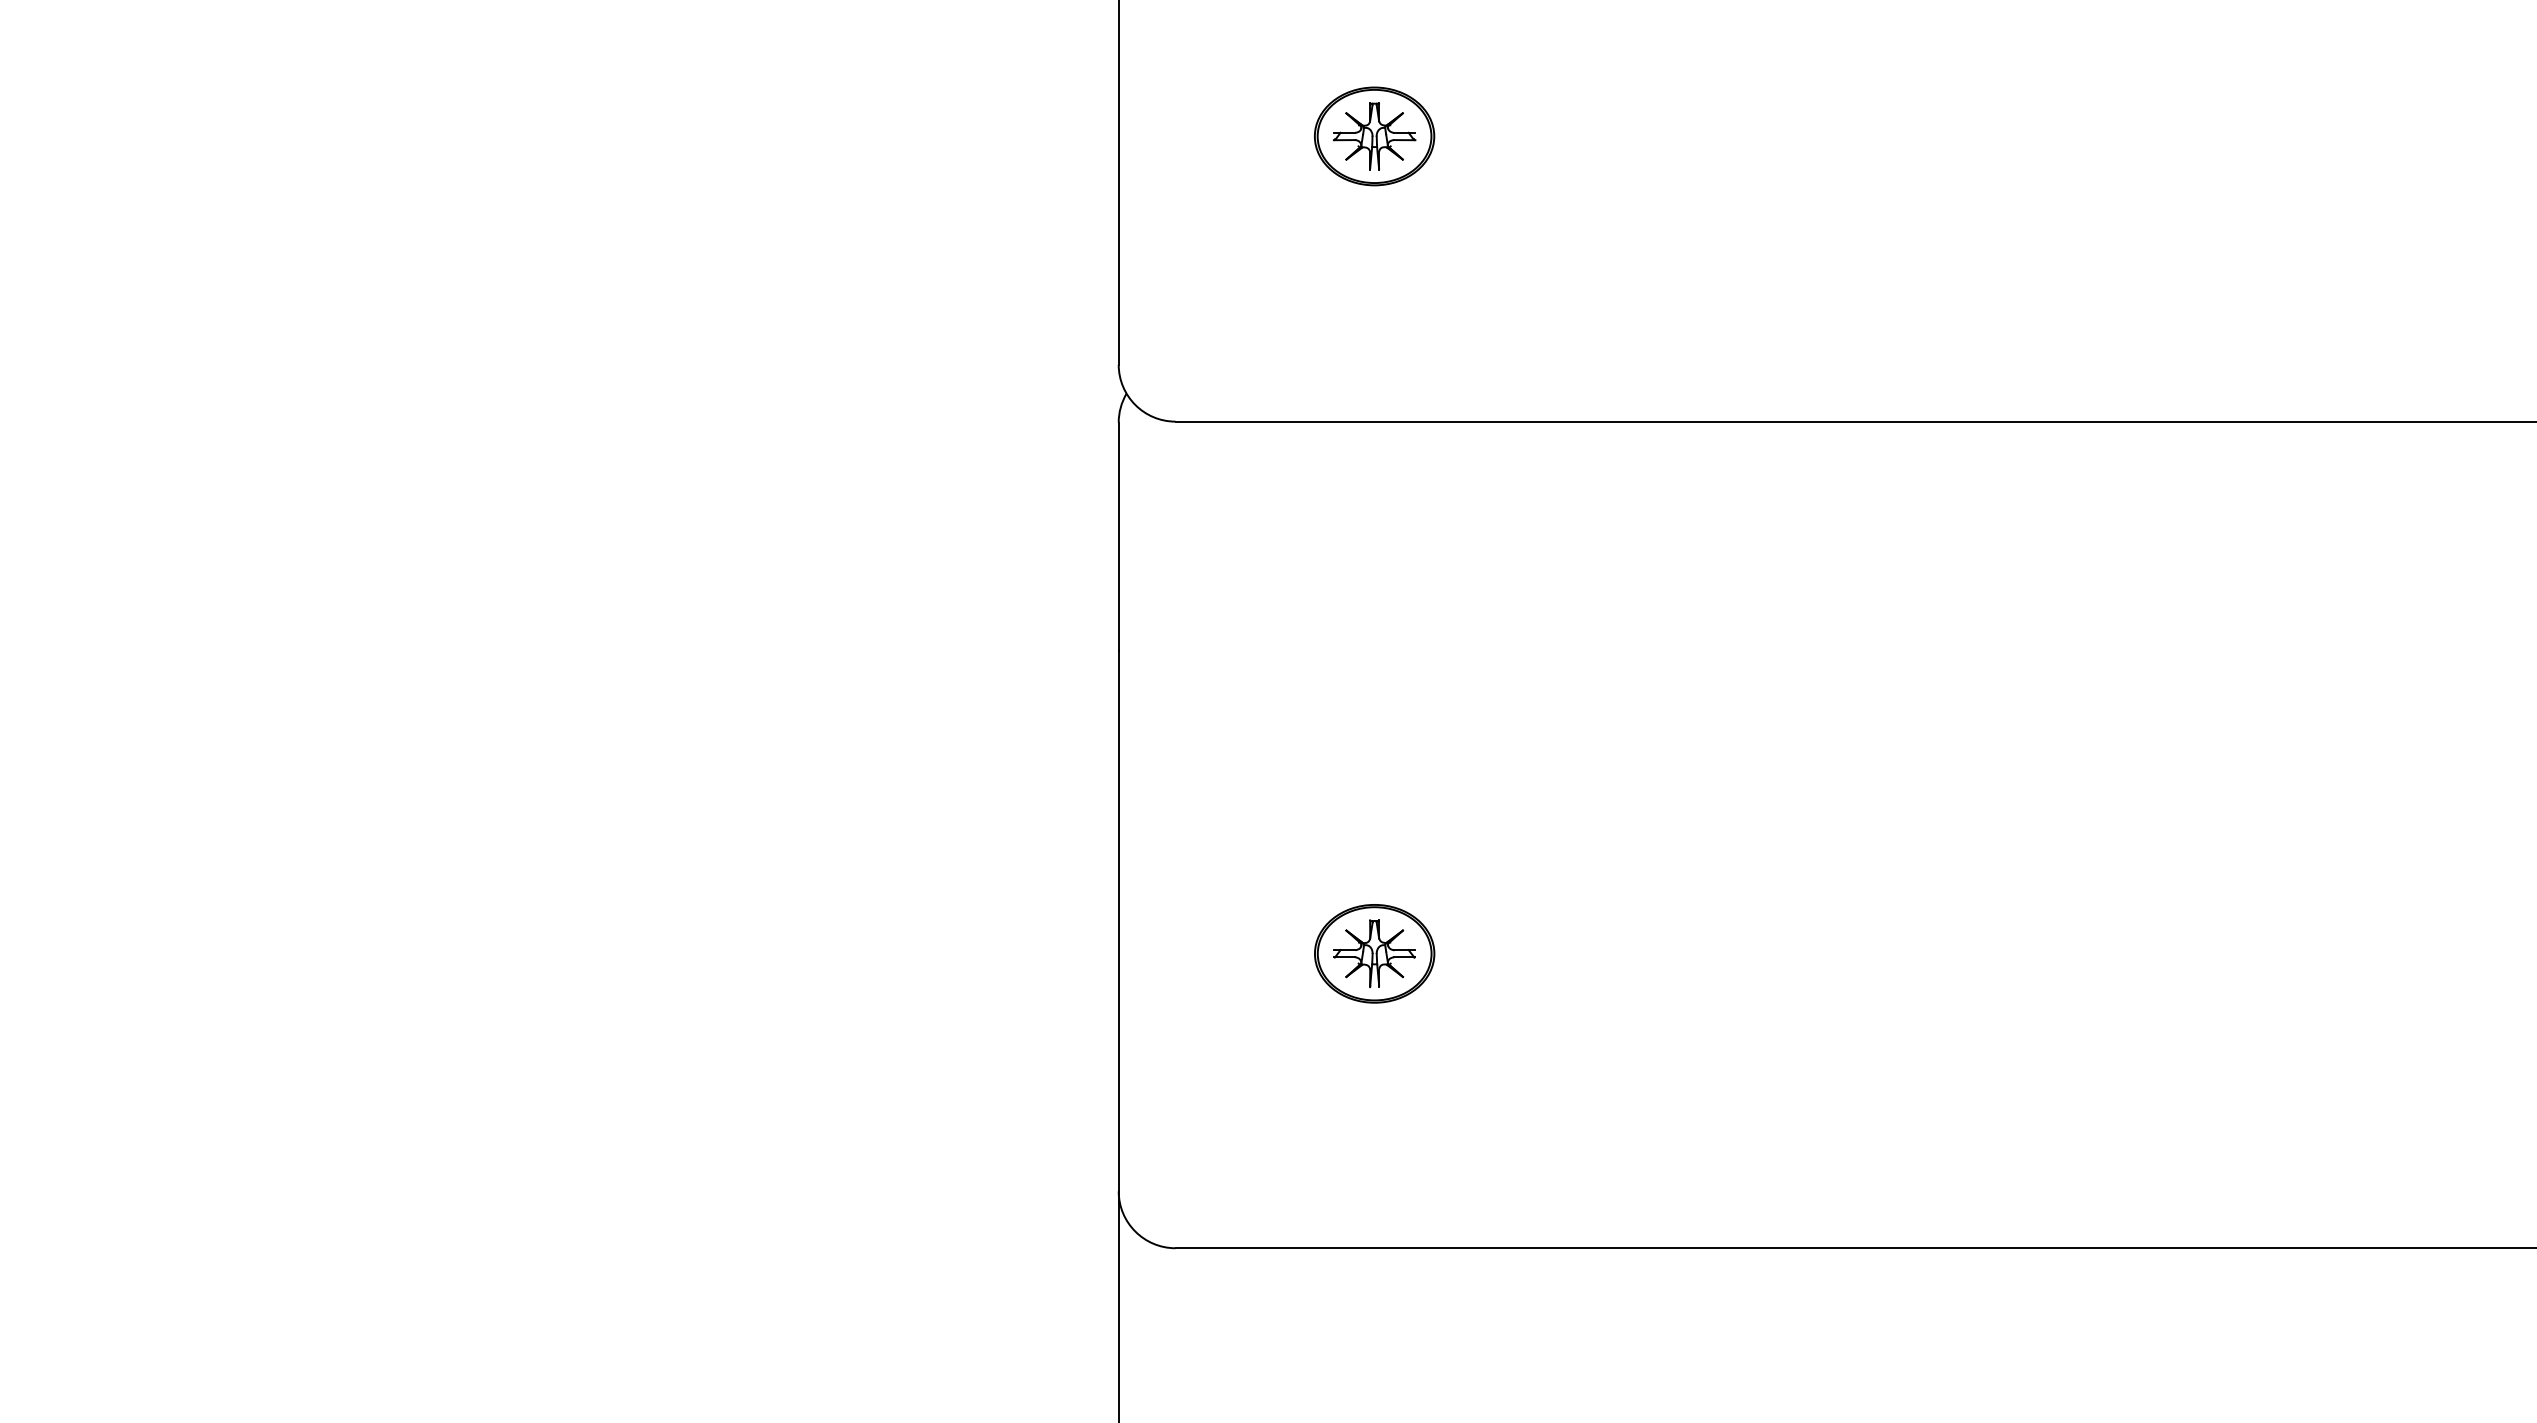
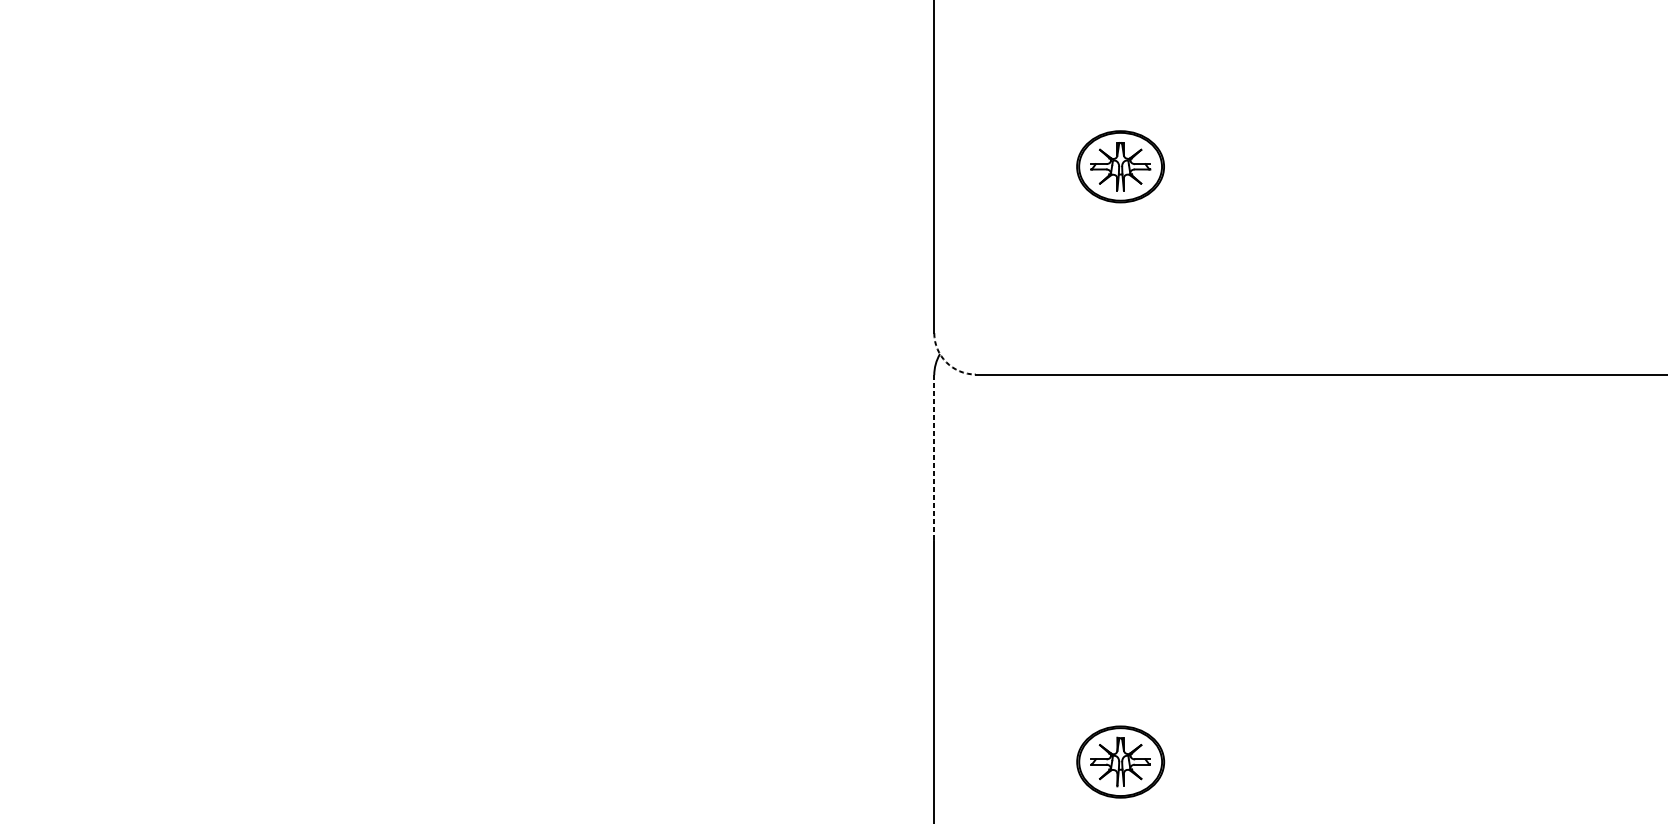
arc: (1135, 404) -> (946, 362), solid -> dashed
line: (1118, 537) -> (934, 458), solid -> dashed

